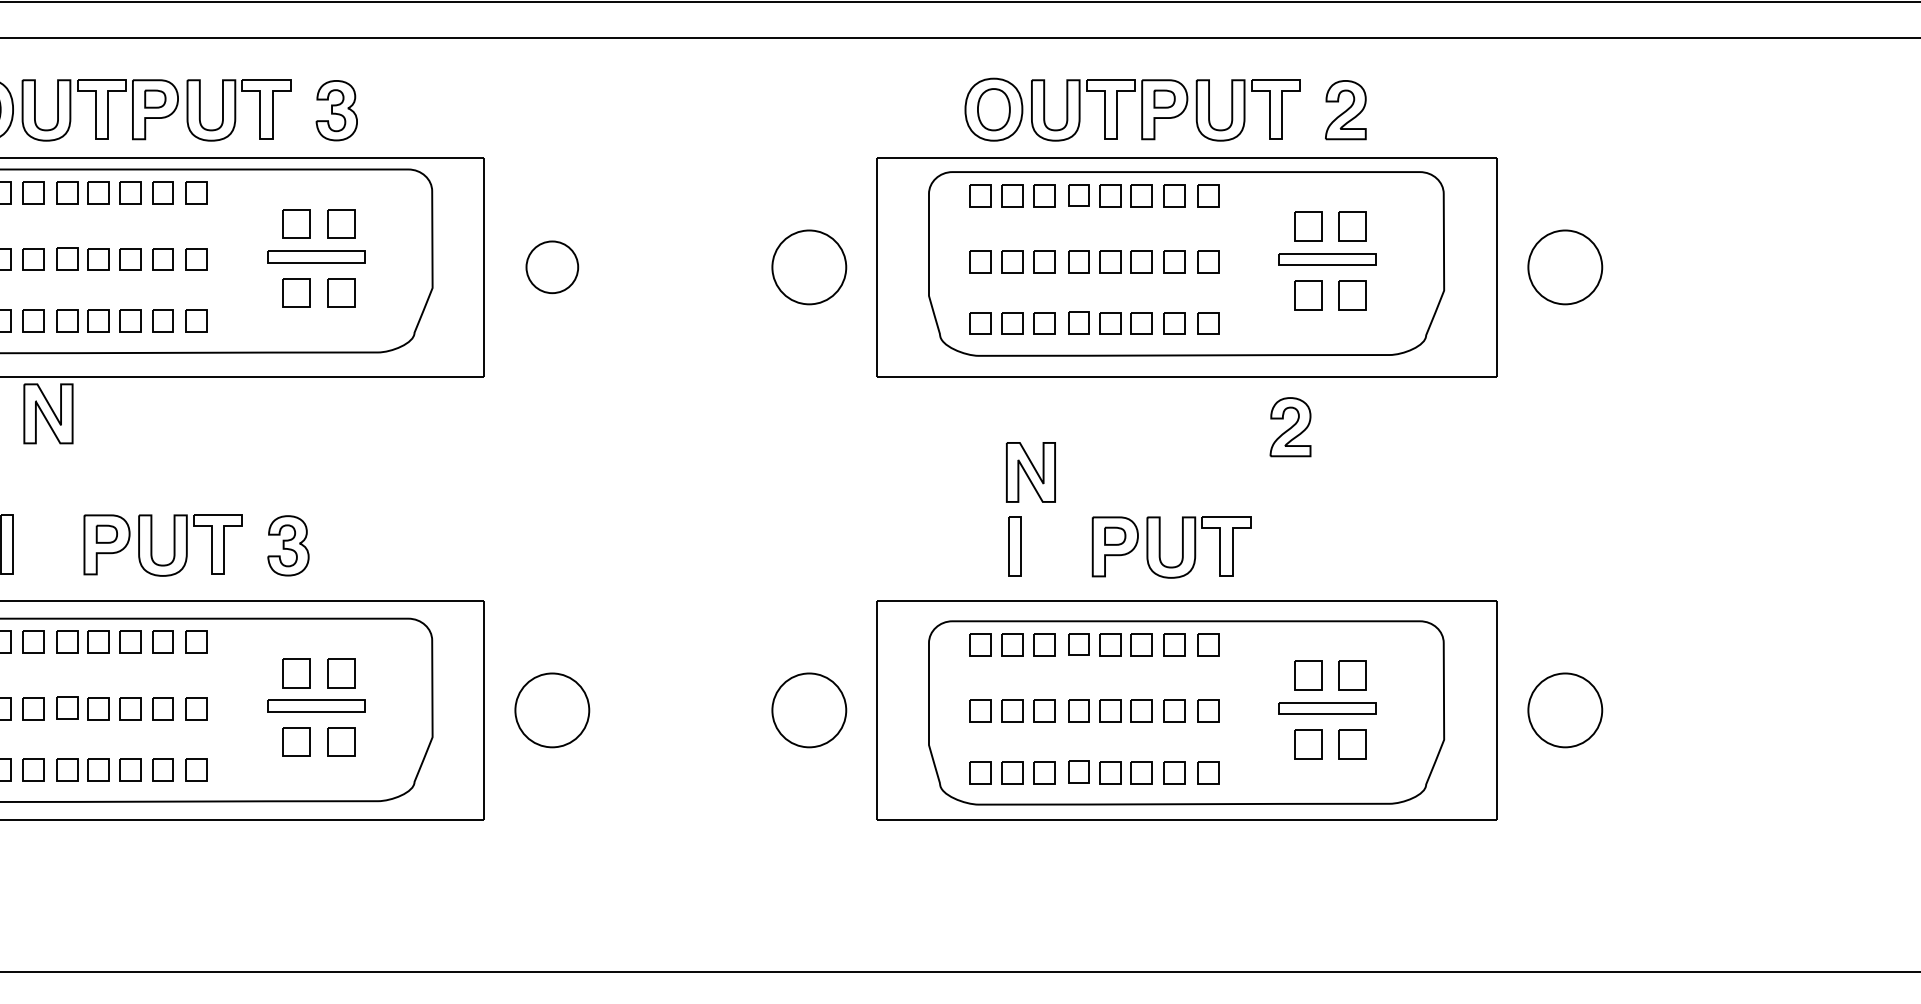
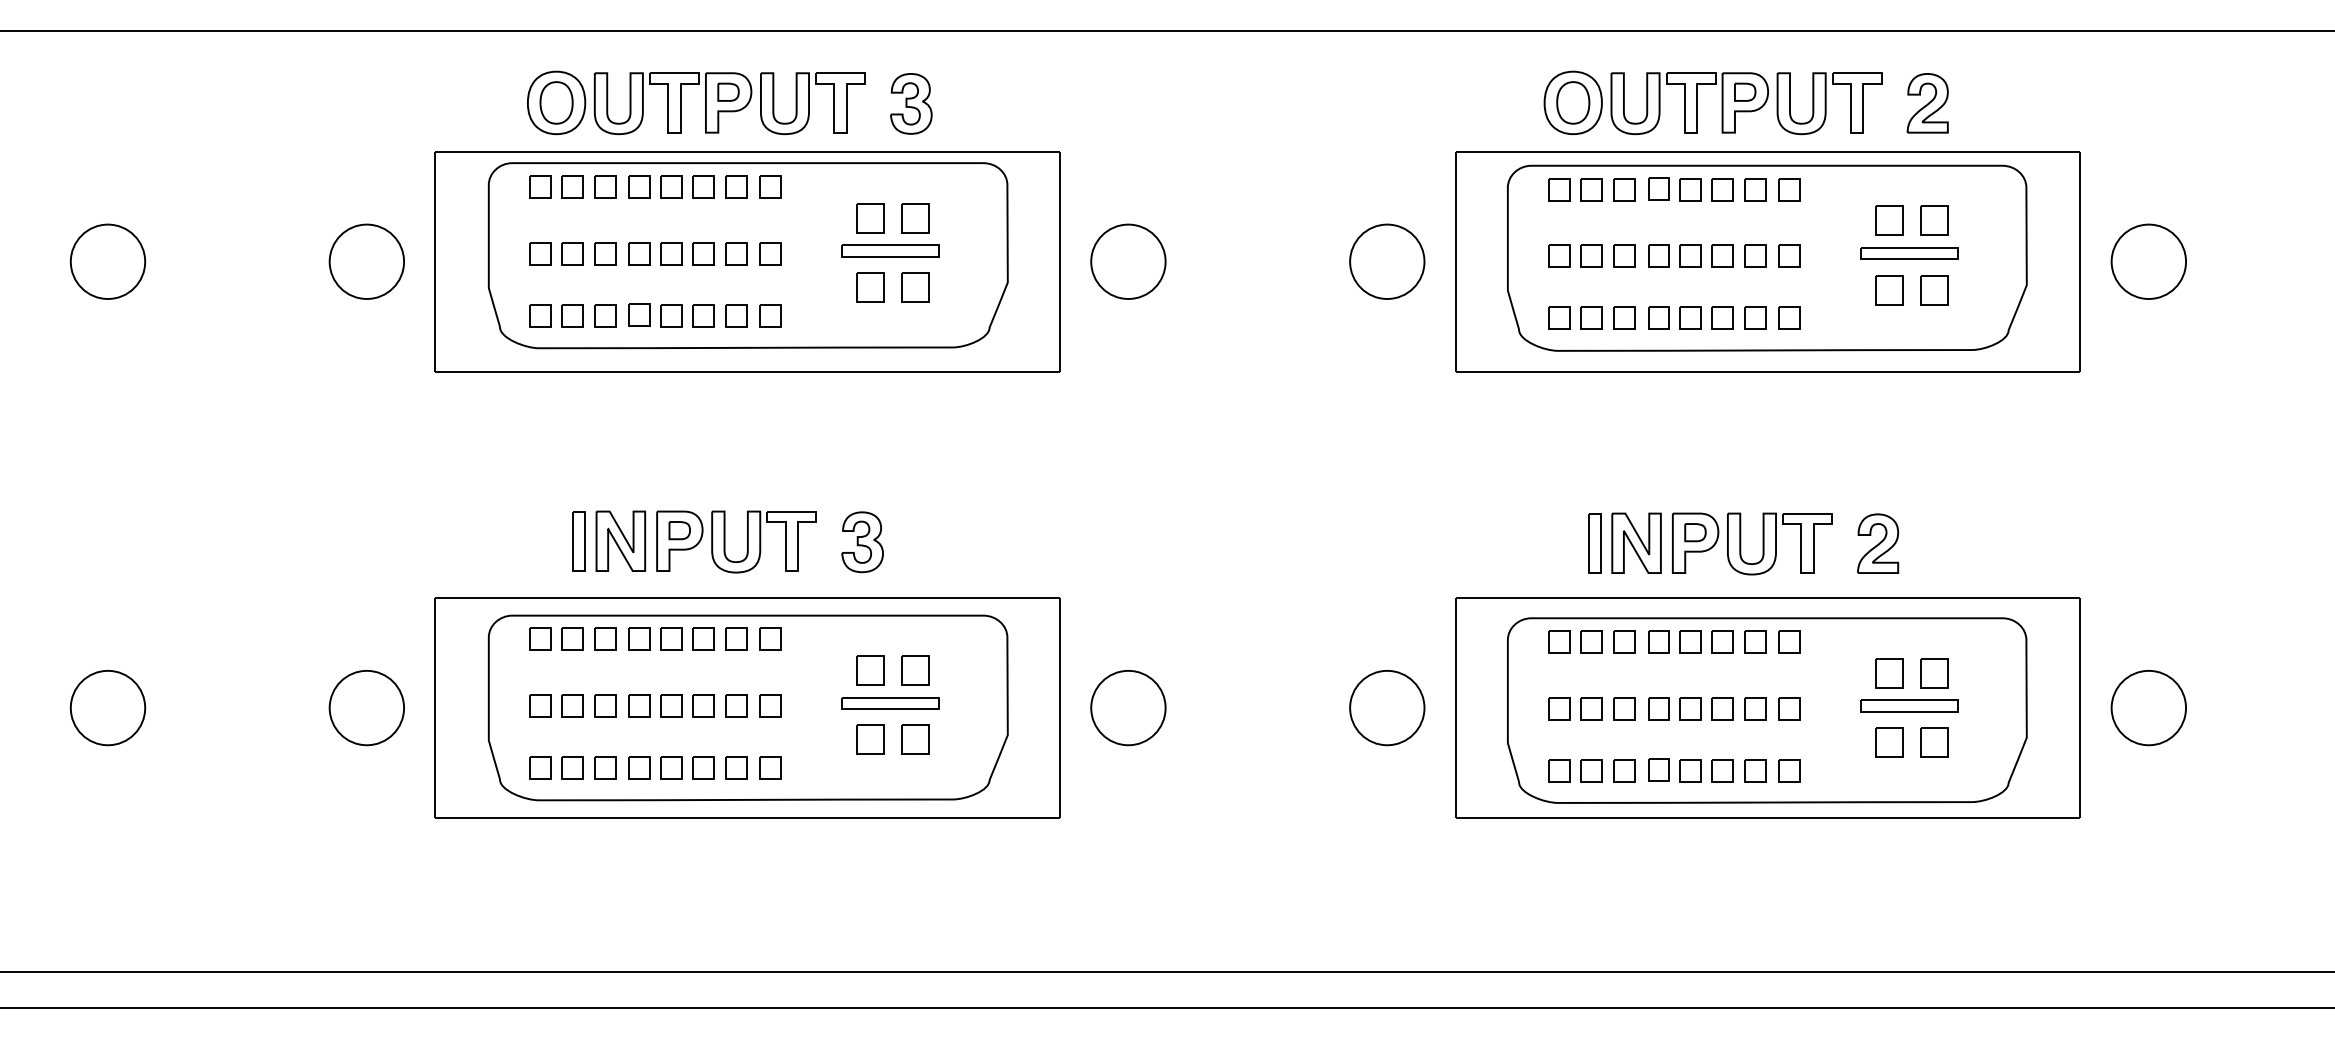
part: (552, 267) -> (1128, 261), size x1.43
part: (48, 413) -> (620, 540), moved
part: (1290, 426) -> (1878, 543), moved
part: (1030, 471) -> (1636, 542), moved

